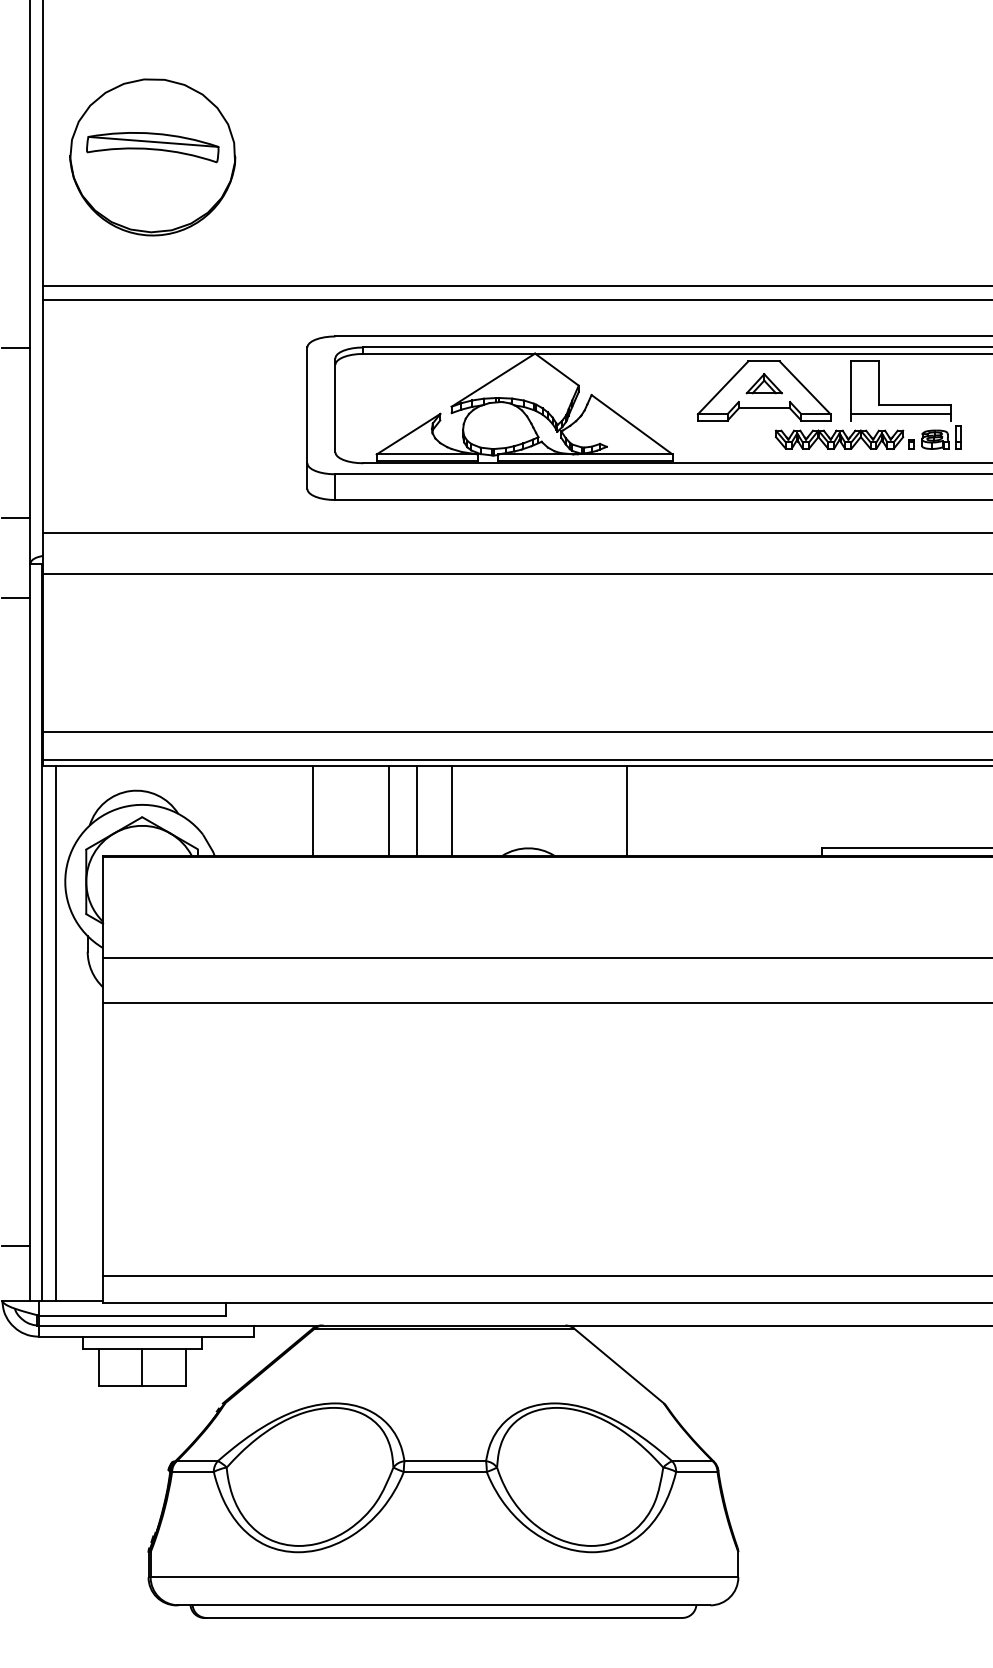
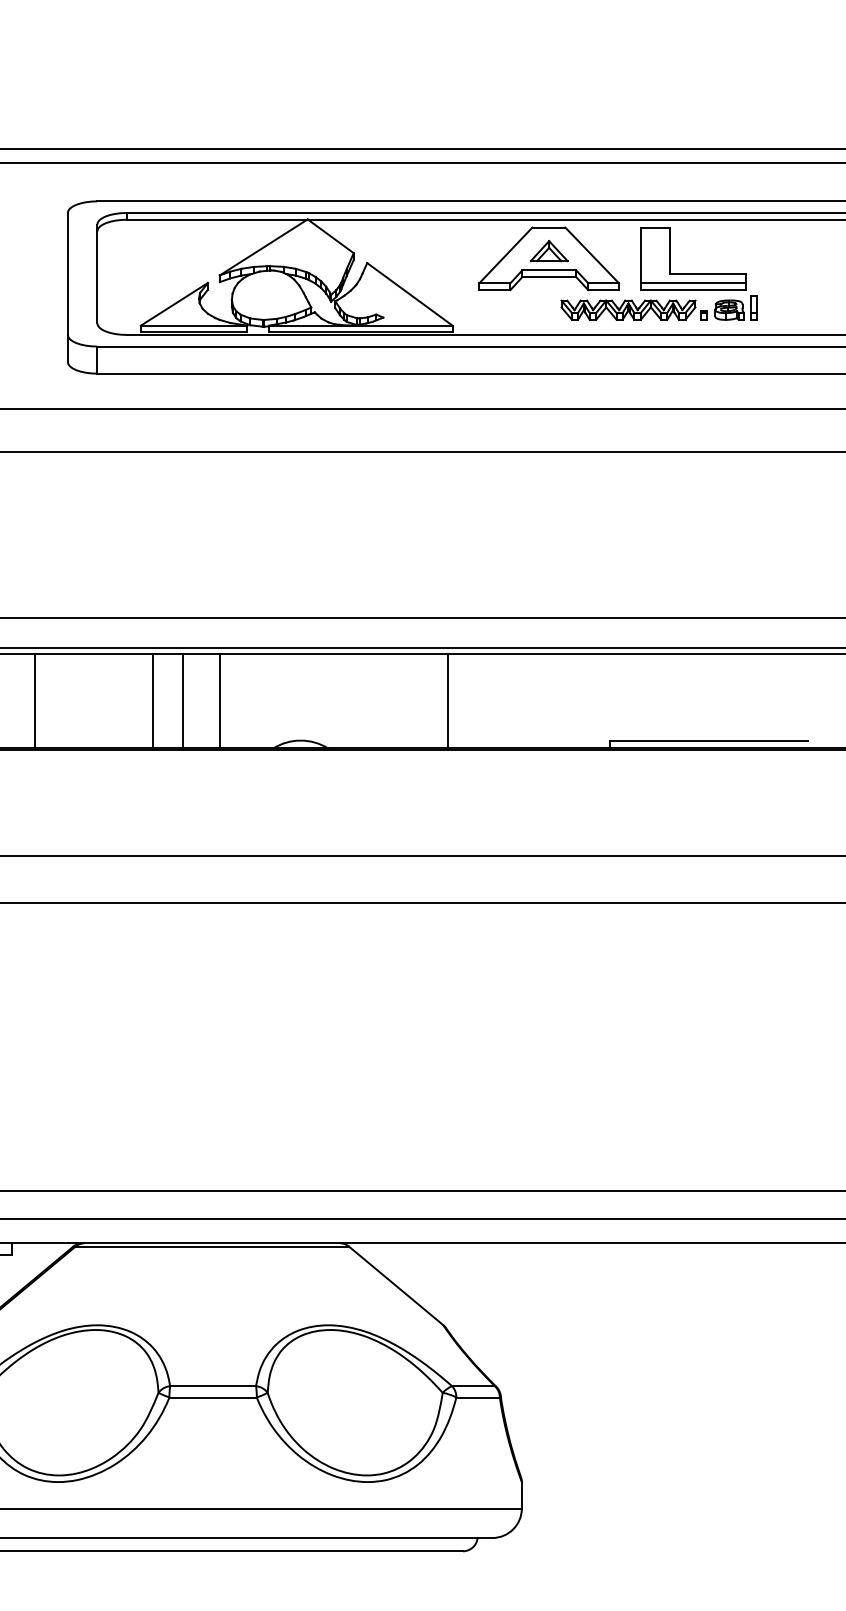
line: (764, 402) -> (549, 270), added
line: (901, 420) -> (693, 289), added
line: (312, 810) -> (35, 700), moved
line: (627, 810) -> (448, 700), moved

